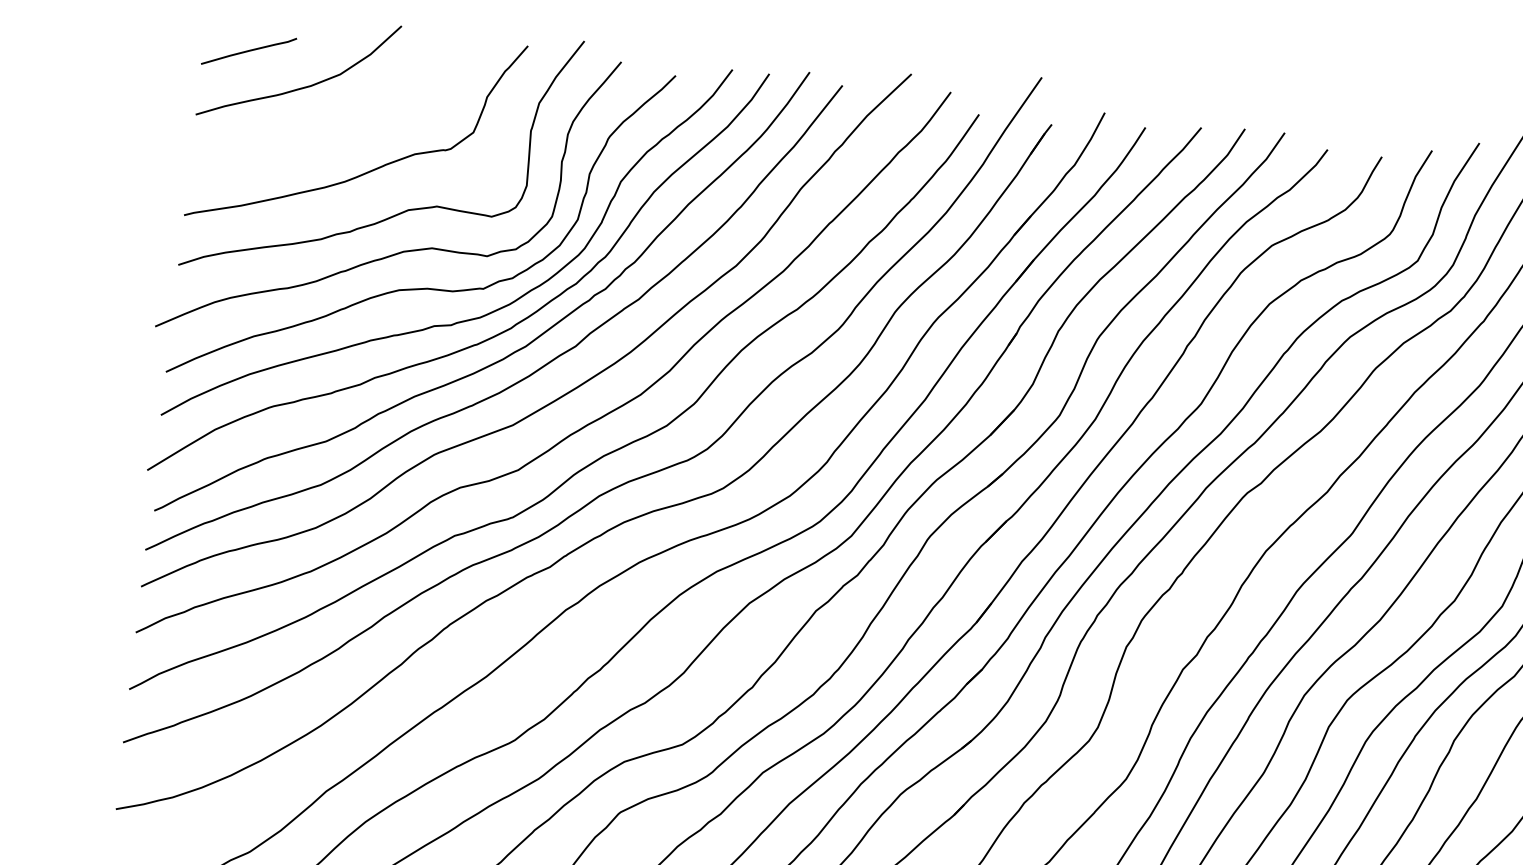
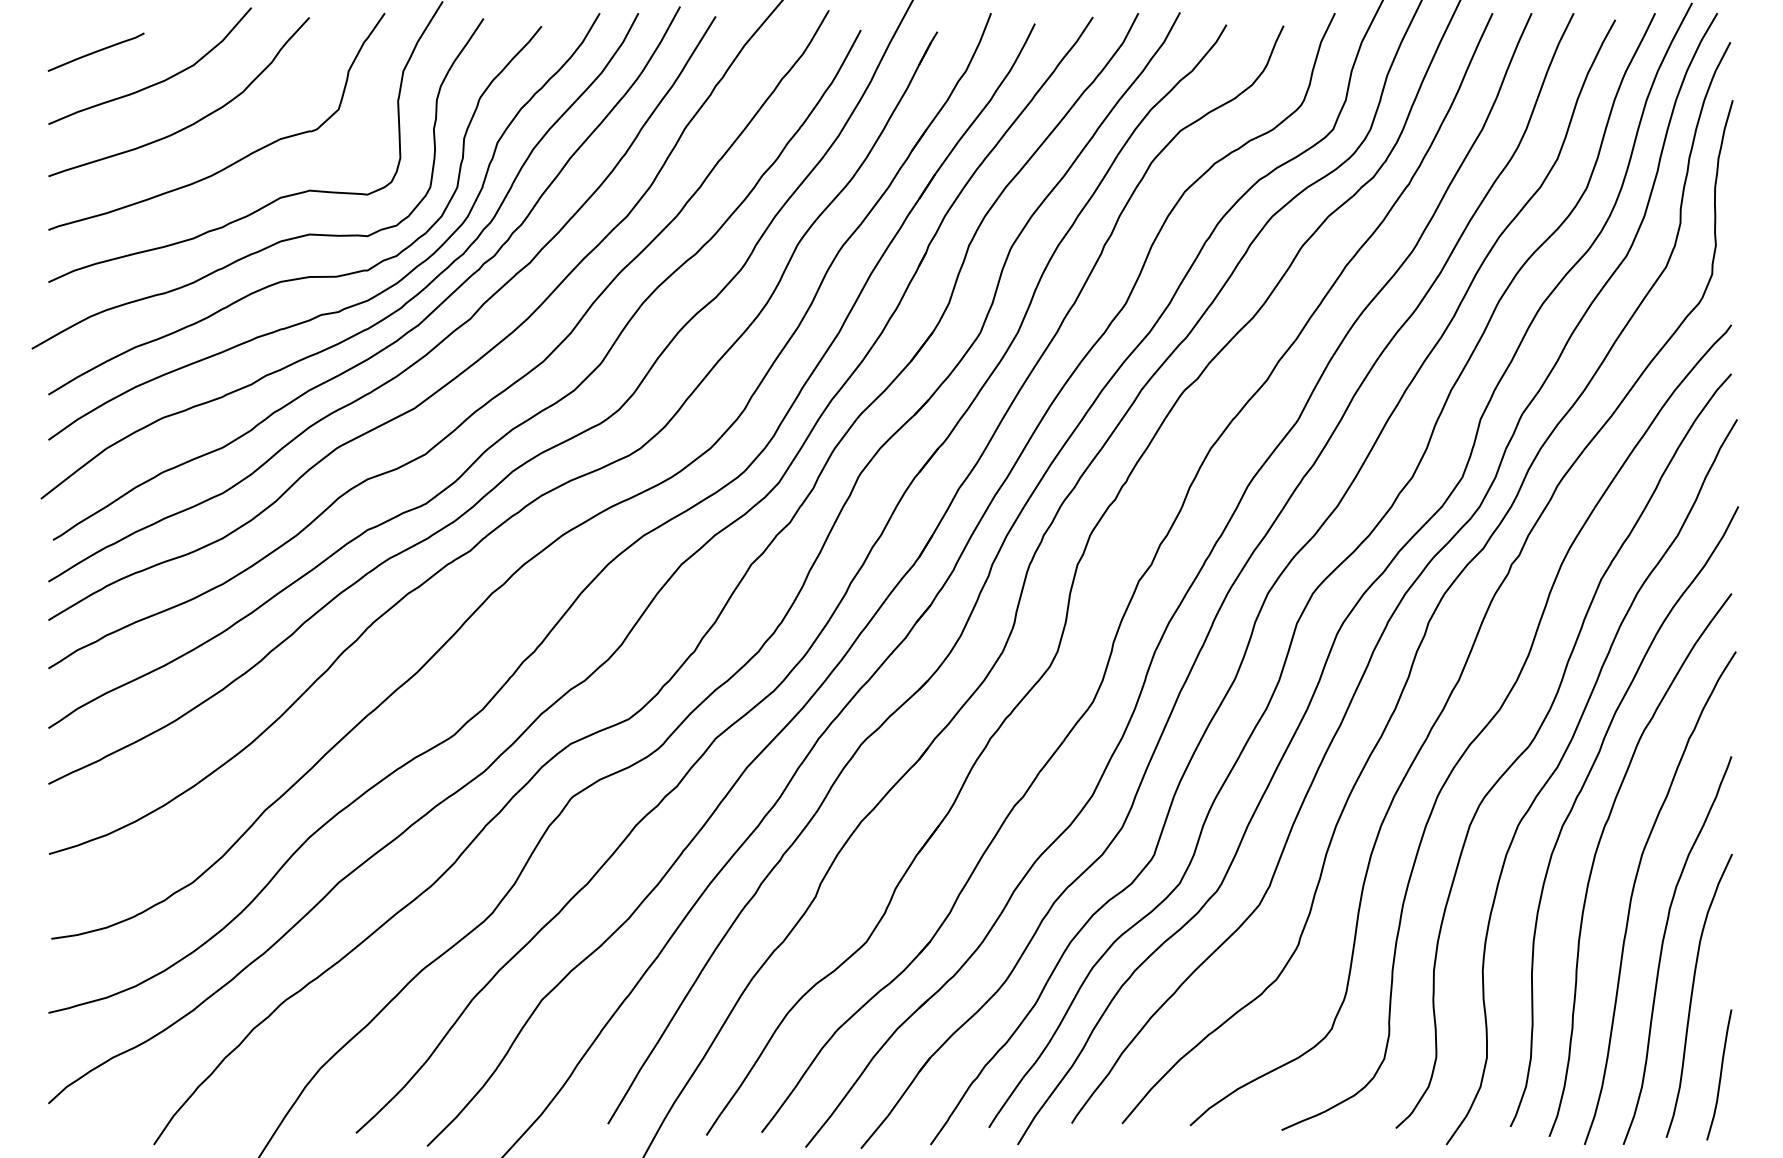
curve: (335, 128) -> (195, 121), added

